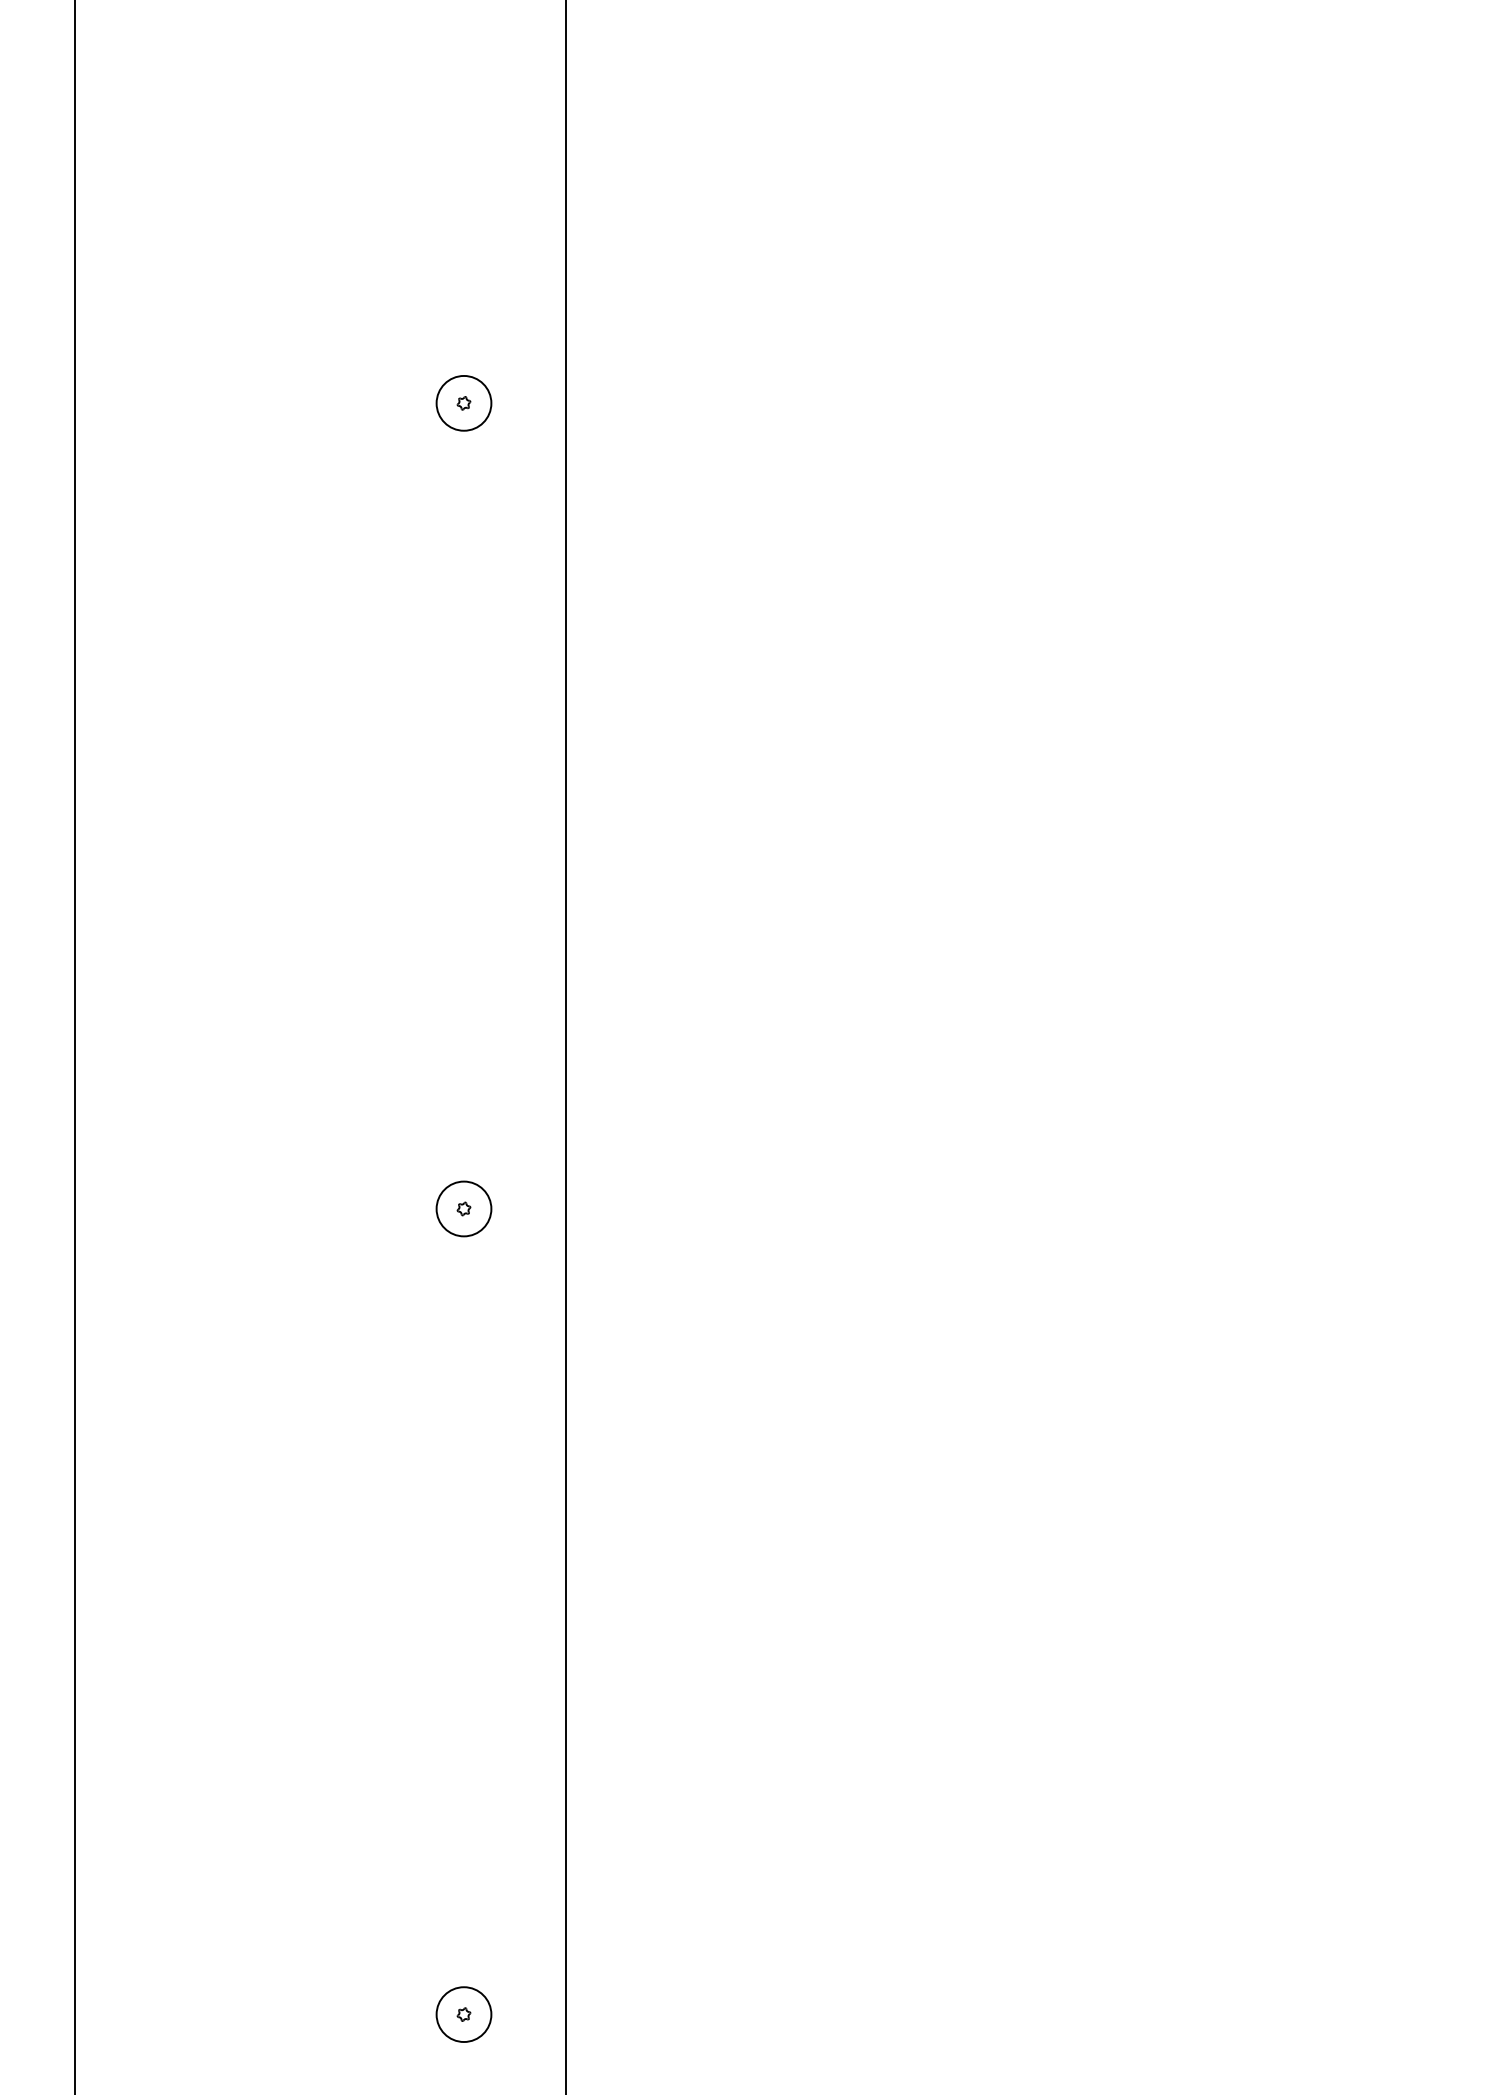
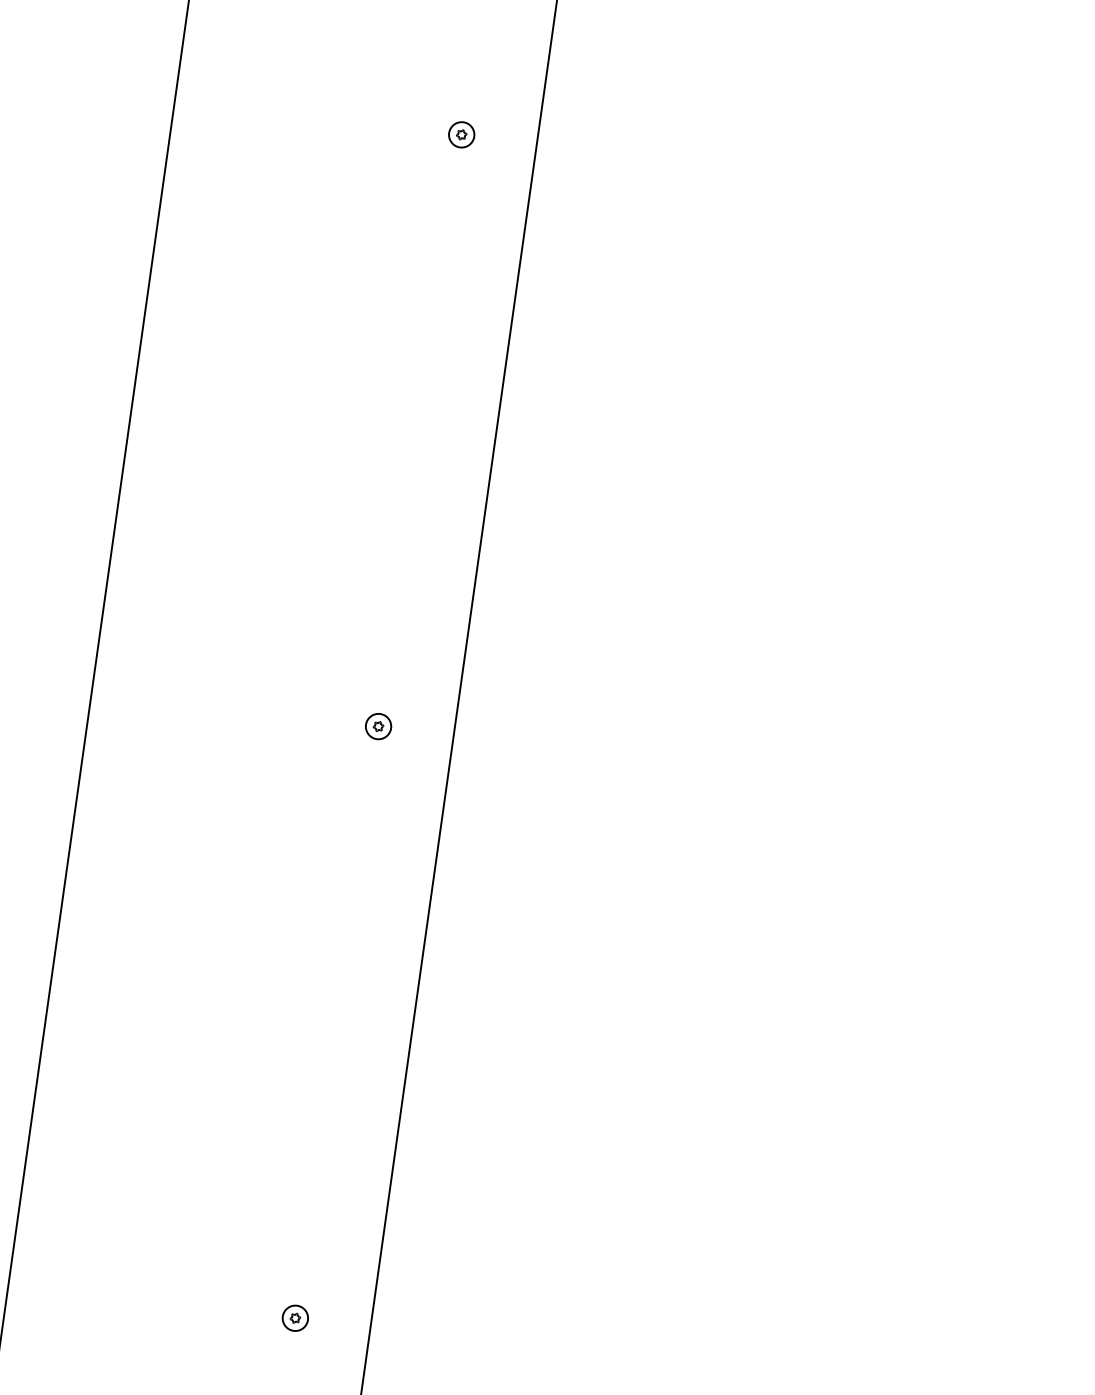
circle: (463, 403) -> (461, 134), size x0.62
circle: (463, 1208) -> (378, 726), size x0.62
circle: (463, 2014) -> (295, 1318), size x0.62

